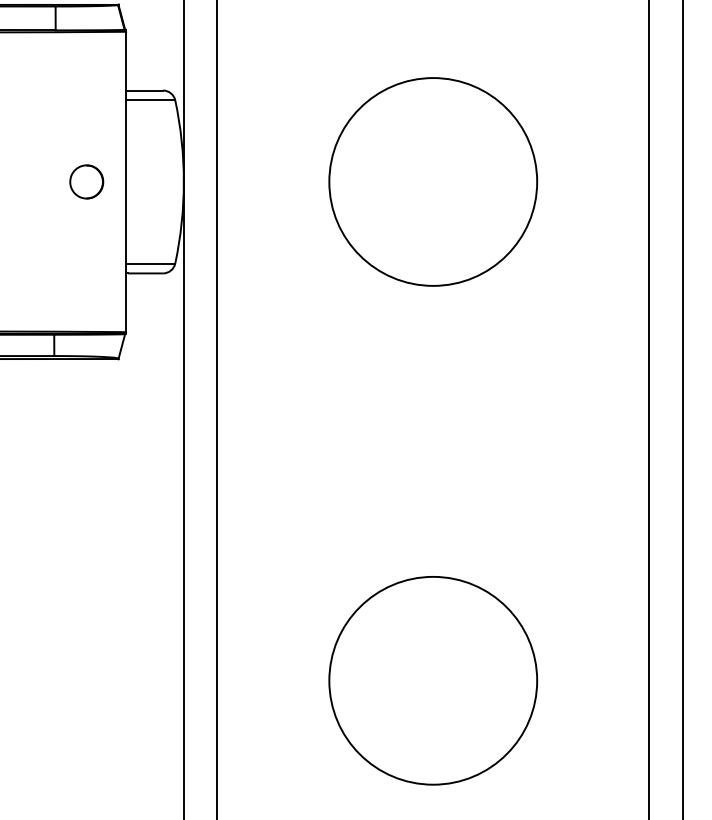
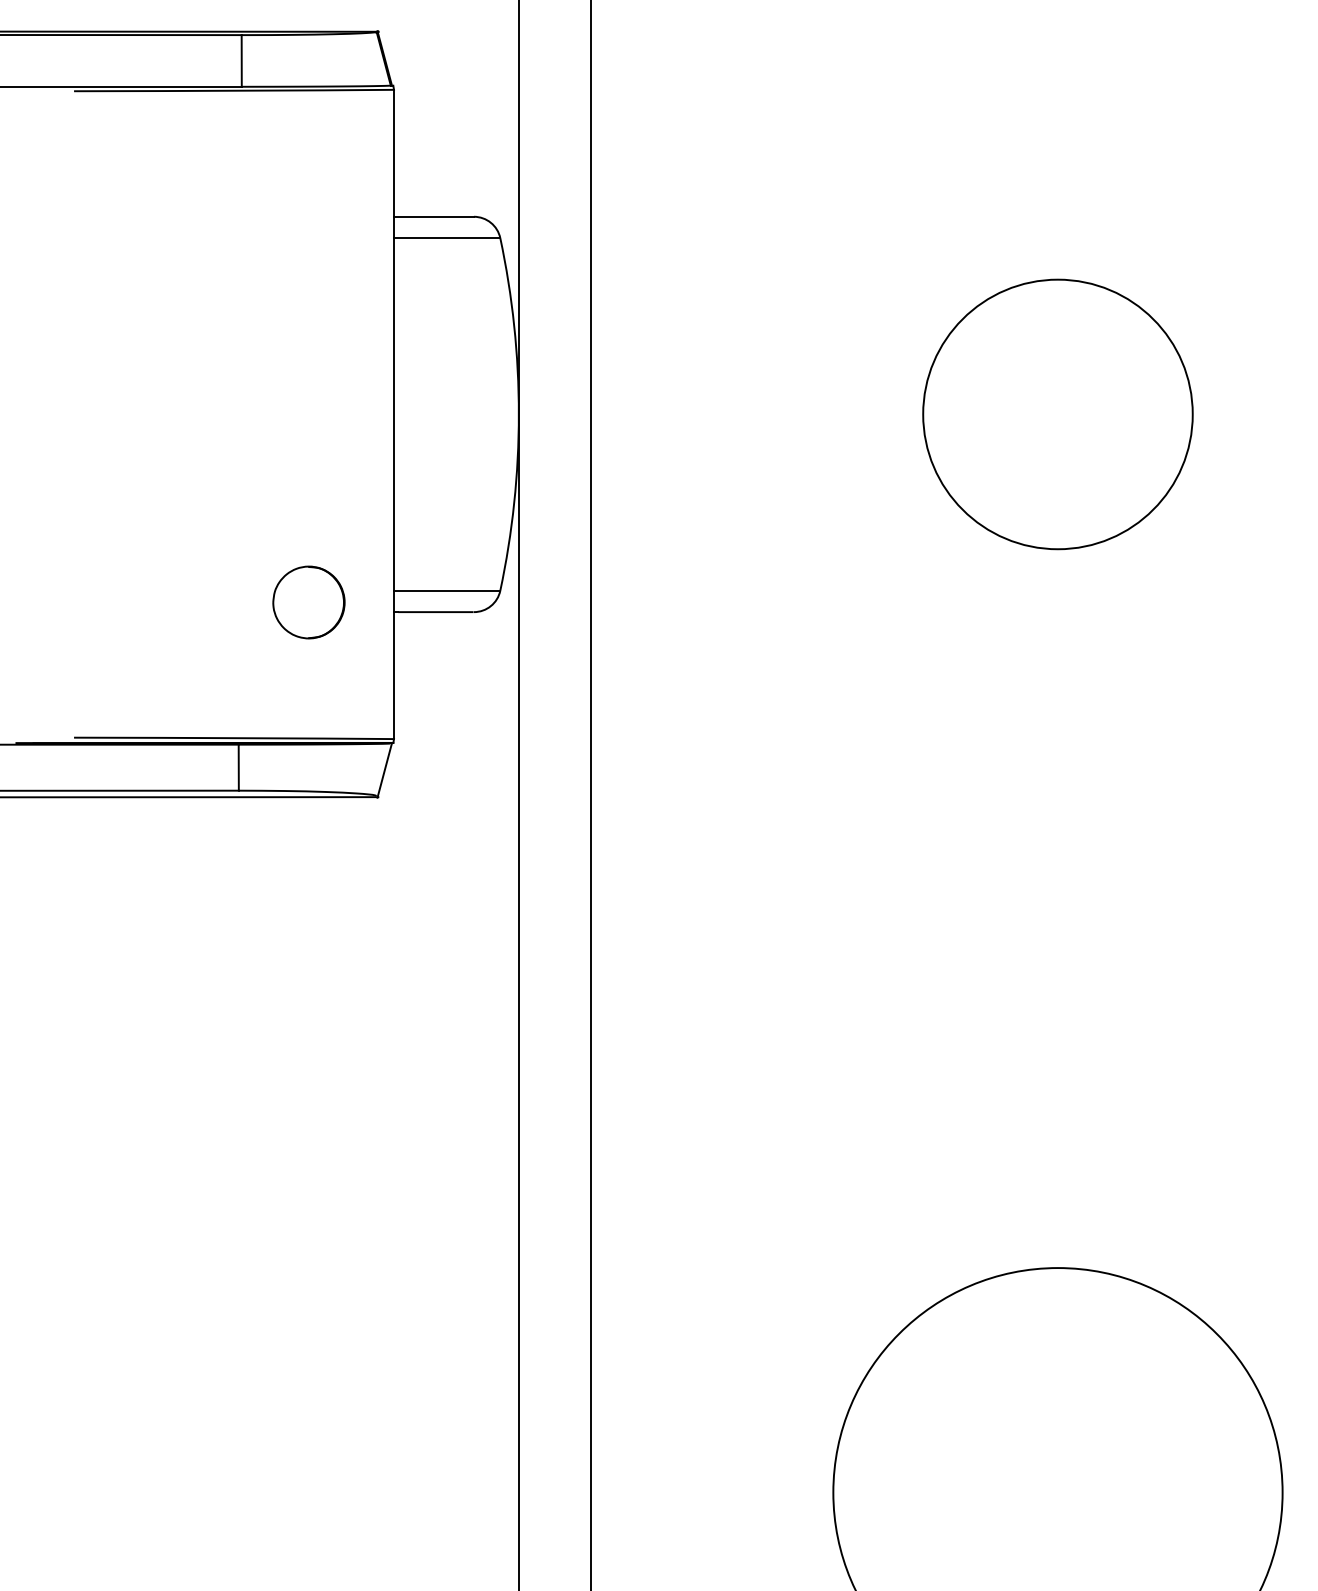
part: (86, 181) -> (308, 601), moved
circle: (433, 181) -> (1058, 413), size x0.6

